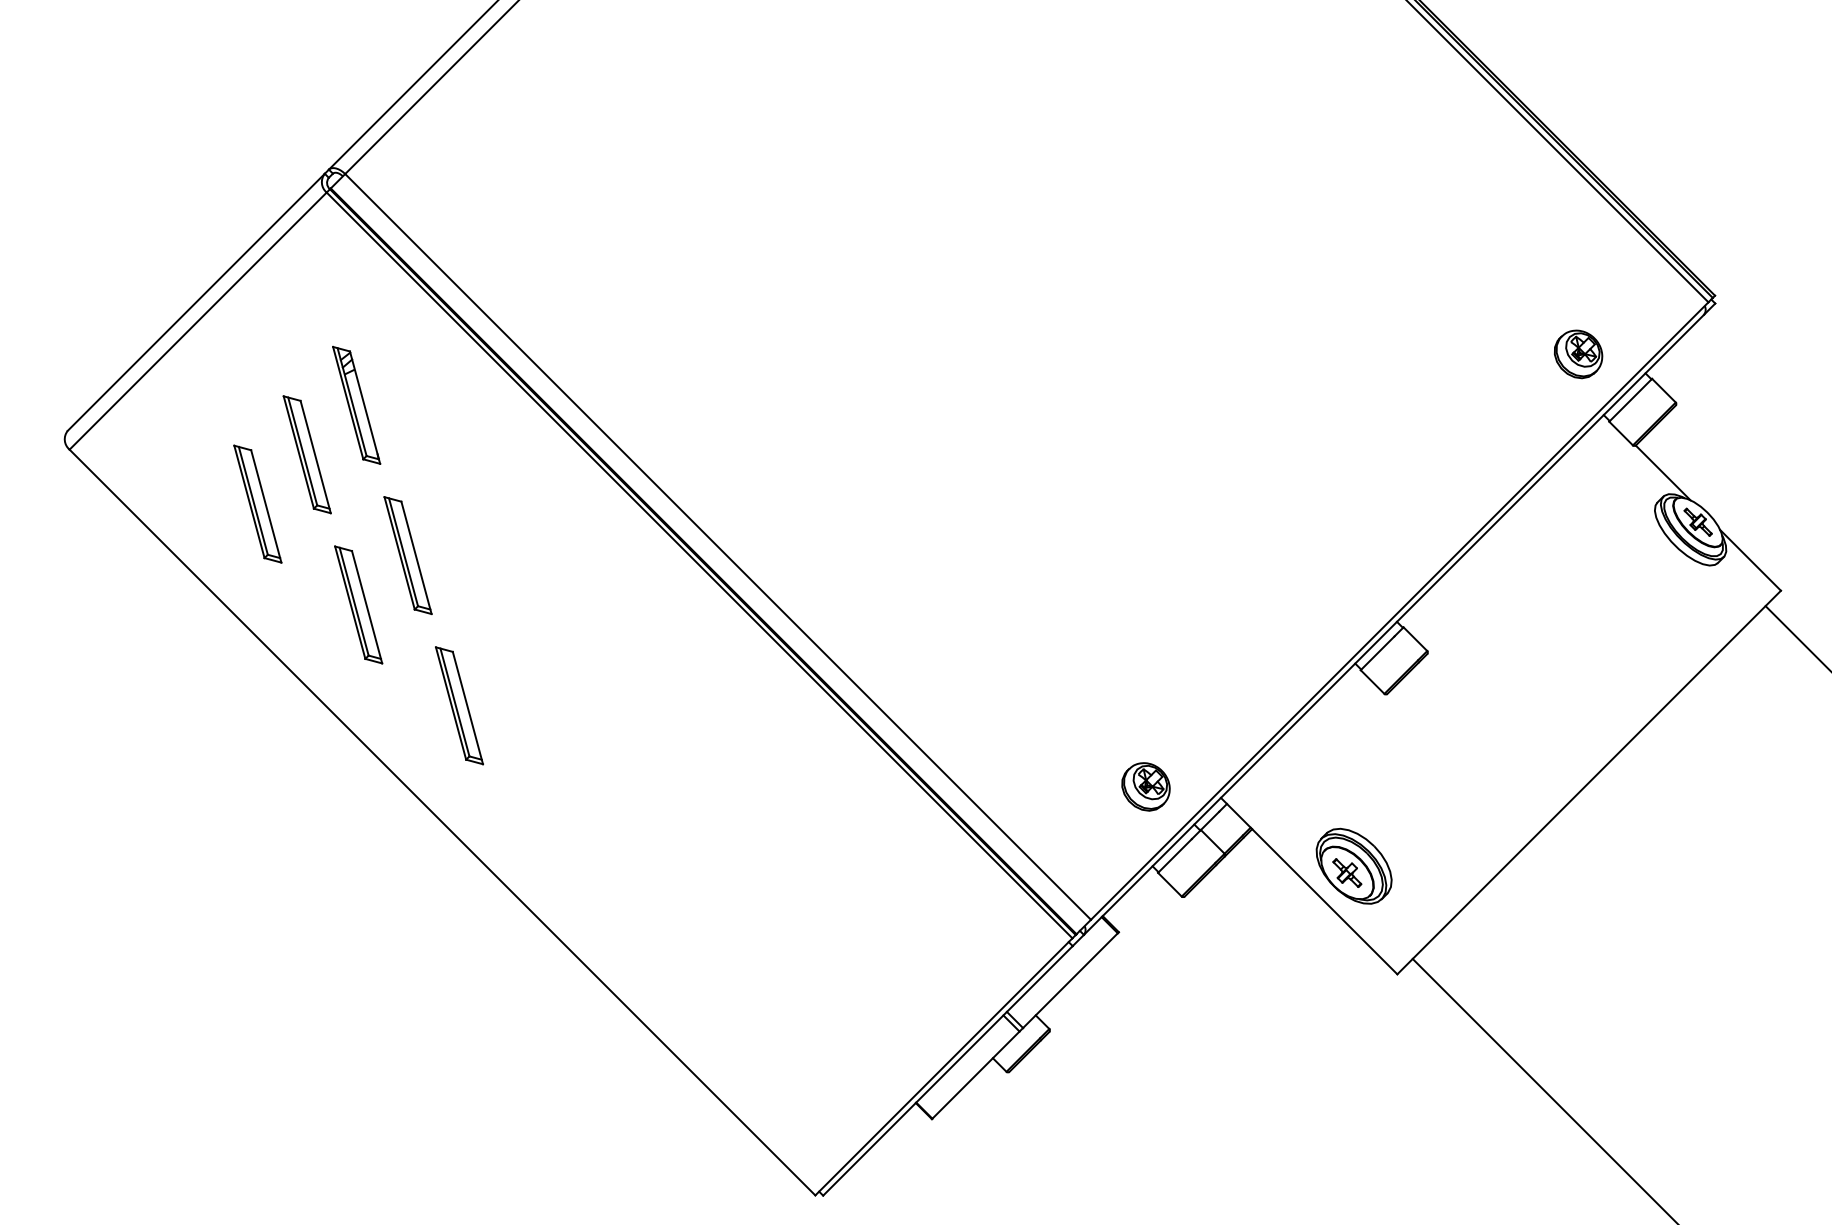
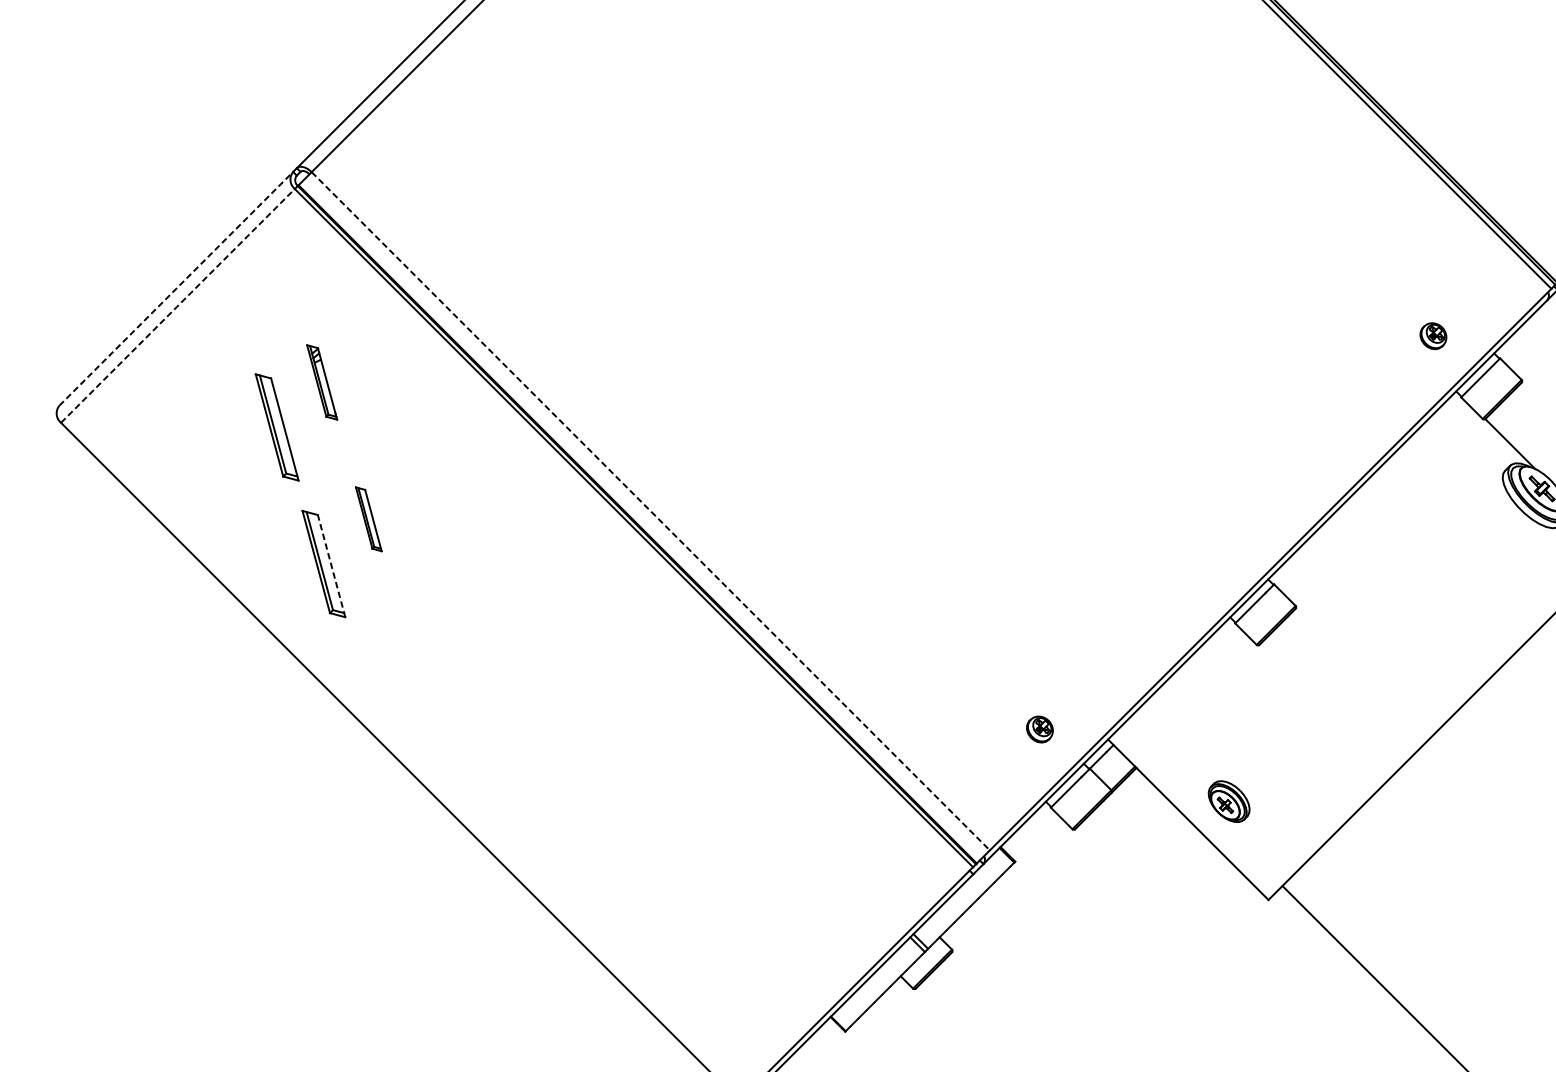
line: (196, 302) -> (176, 289), solid -> dashed
line: (198, 321) -> (178, 306), solid -> dashed
part: (1578, 354) -> (1433, 336), size x0.6
part: (356, 404) -> (321, 381), size x0.7
part: (257, 503) -> (231, 471), removed
line: (718, 547) -> (651, 511), solid -> dashed
part: (407, 555) -> (368, 519), size x0.6
line: (366, 606) -> (331, 565), solid -> dashed
part: (459, 705) -> (415, 655), removed
part: (1145, 786) -> (1039, 729), size x0.6
part: (1353, 865) -> (1228, 800), size x0.6

